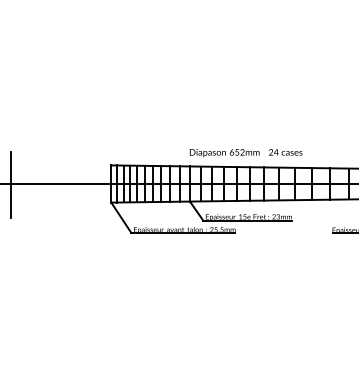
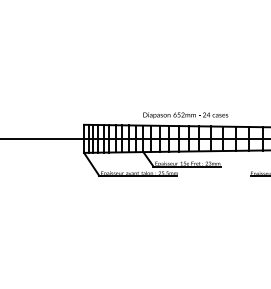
line: (11, 184) -> (8, 139), removed

